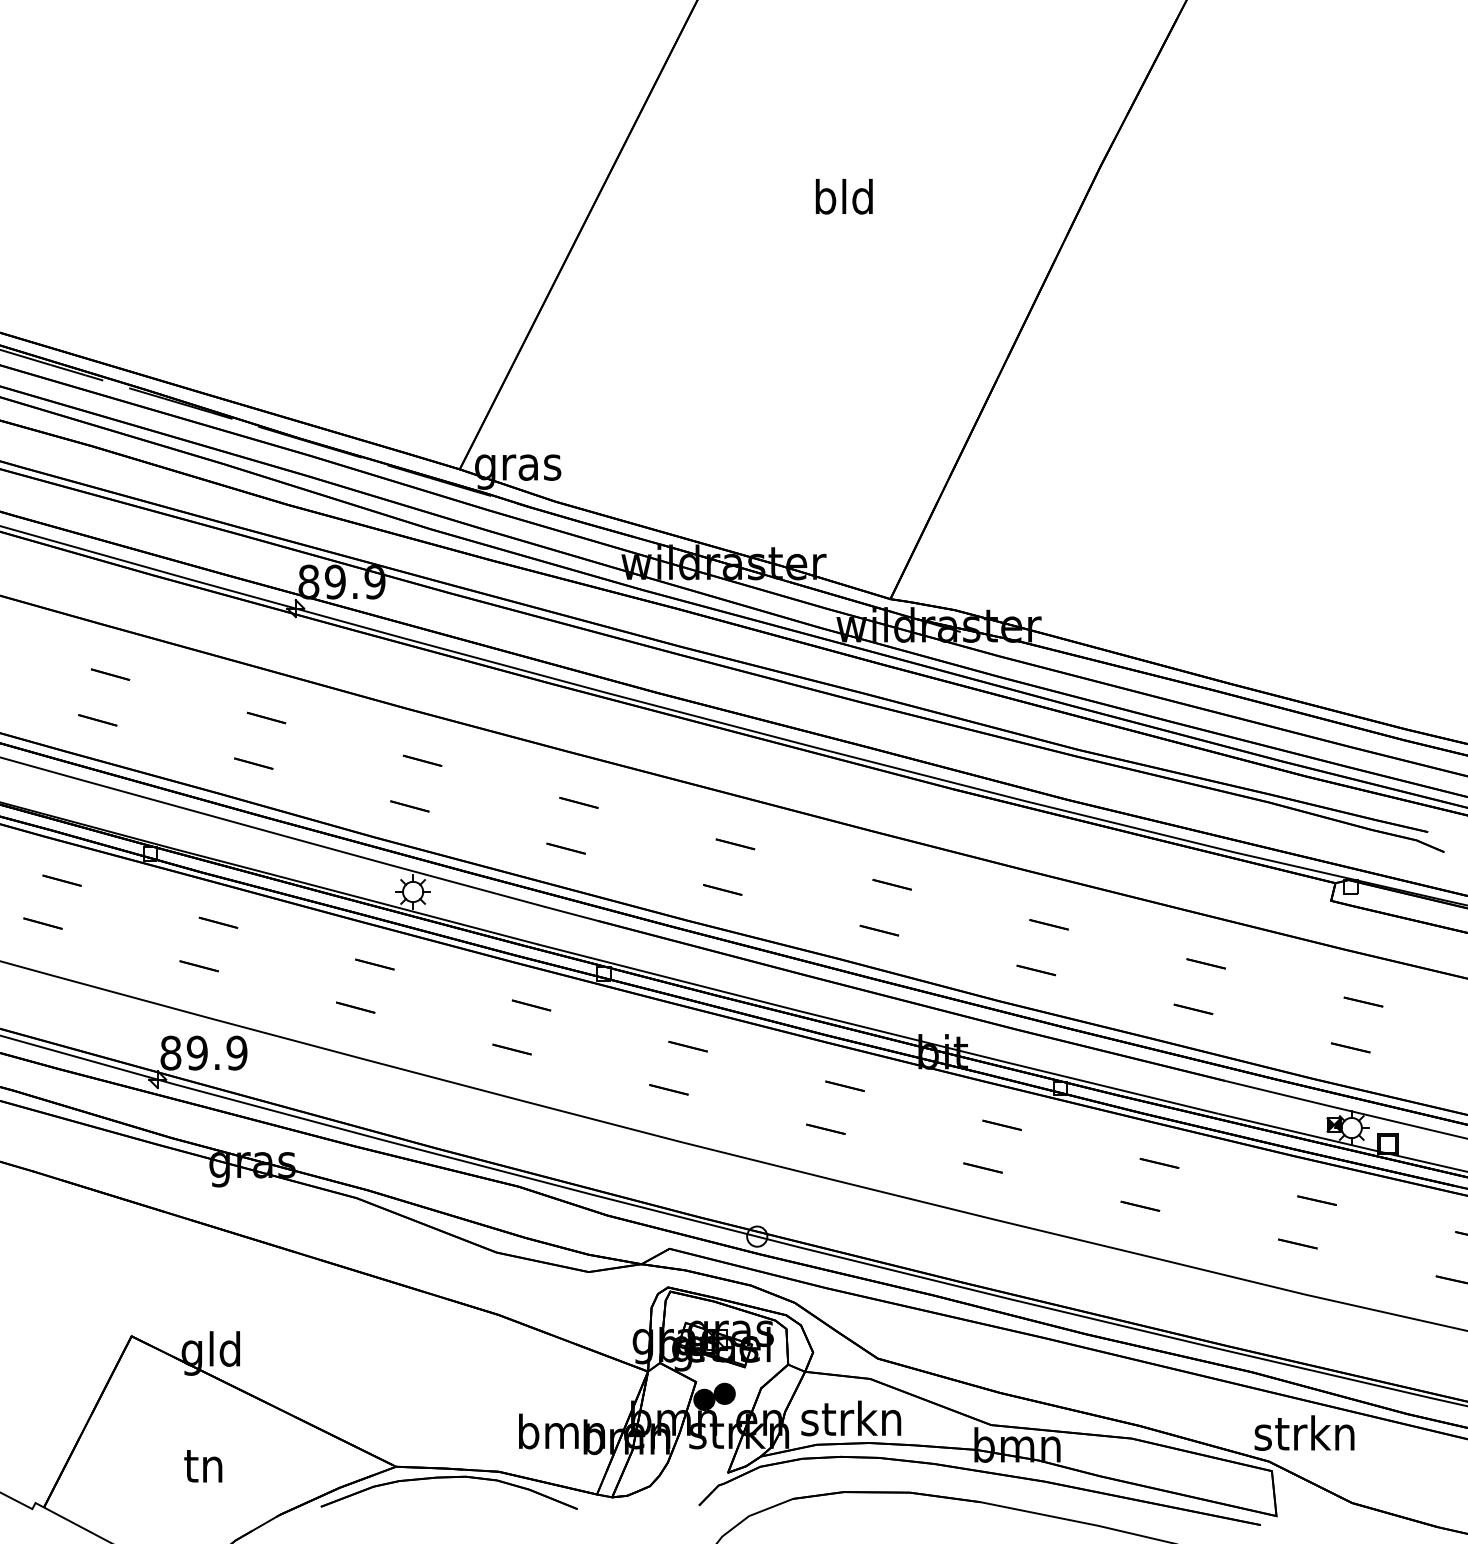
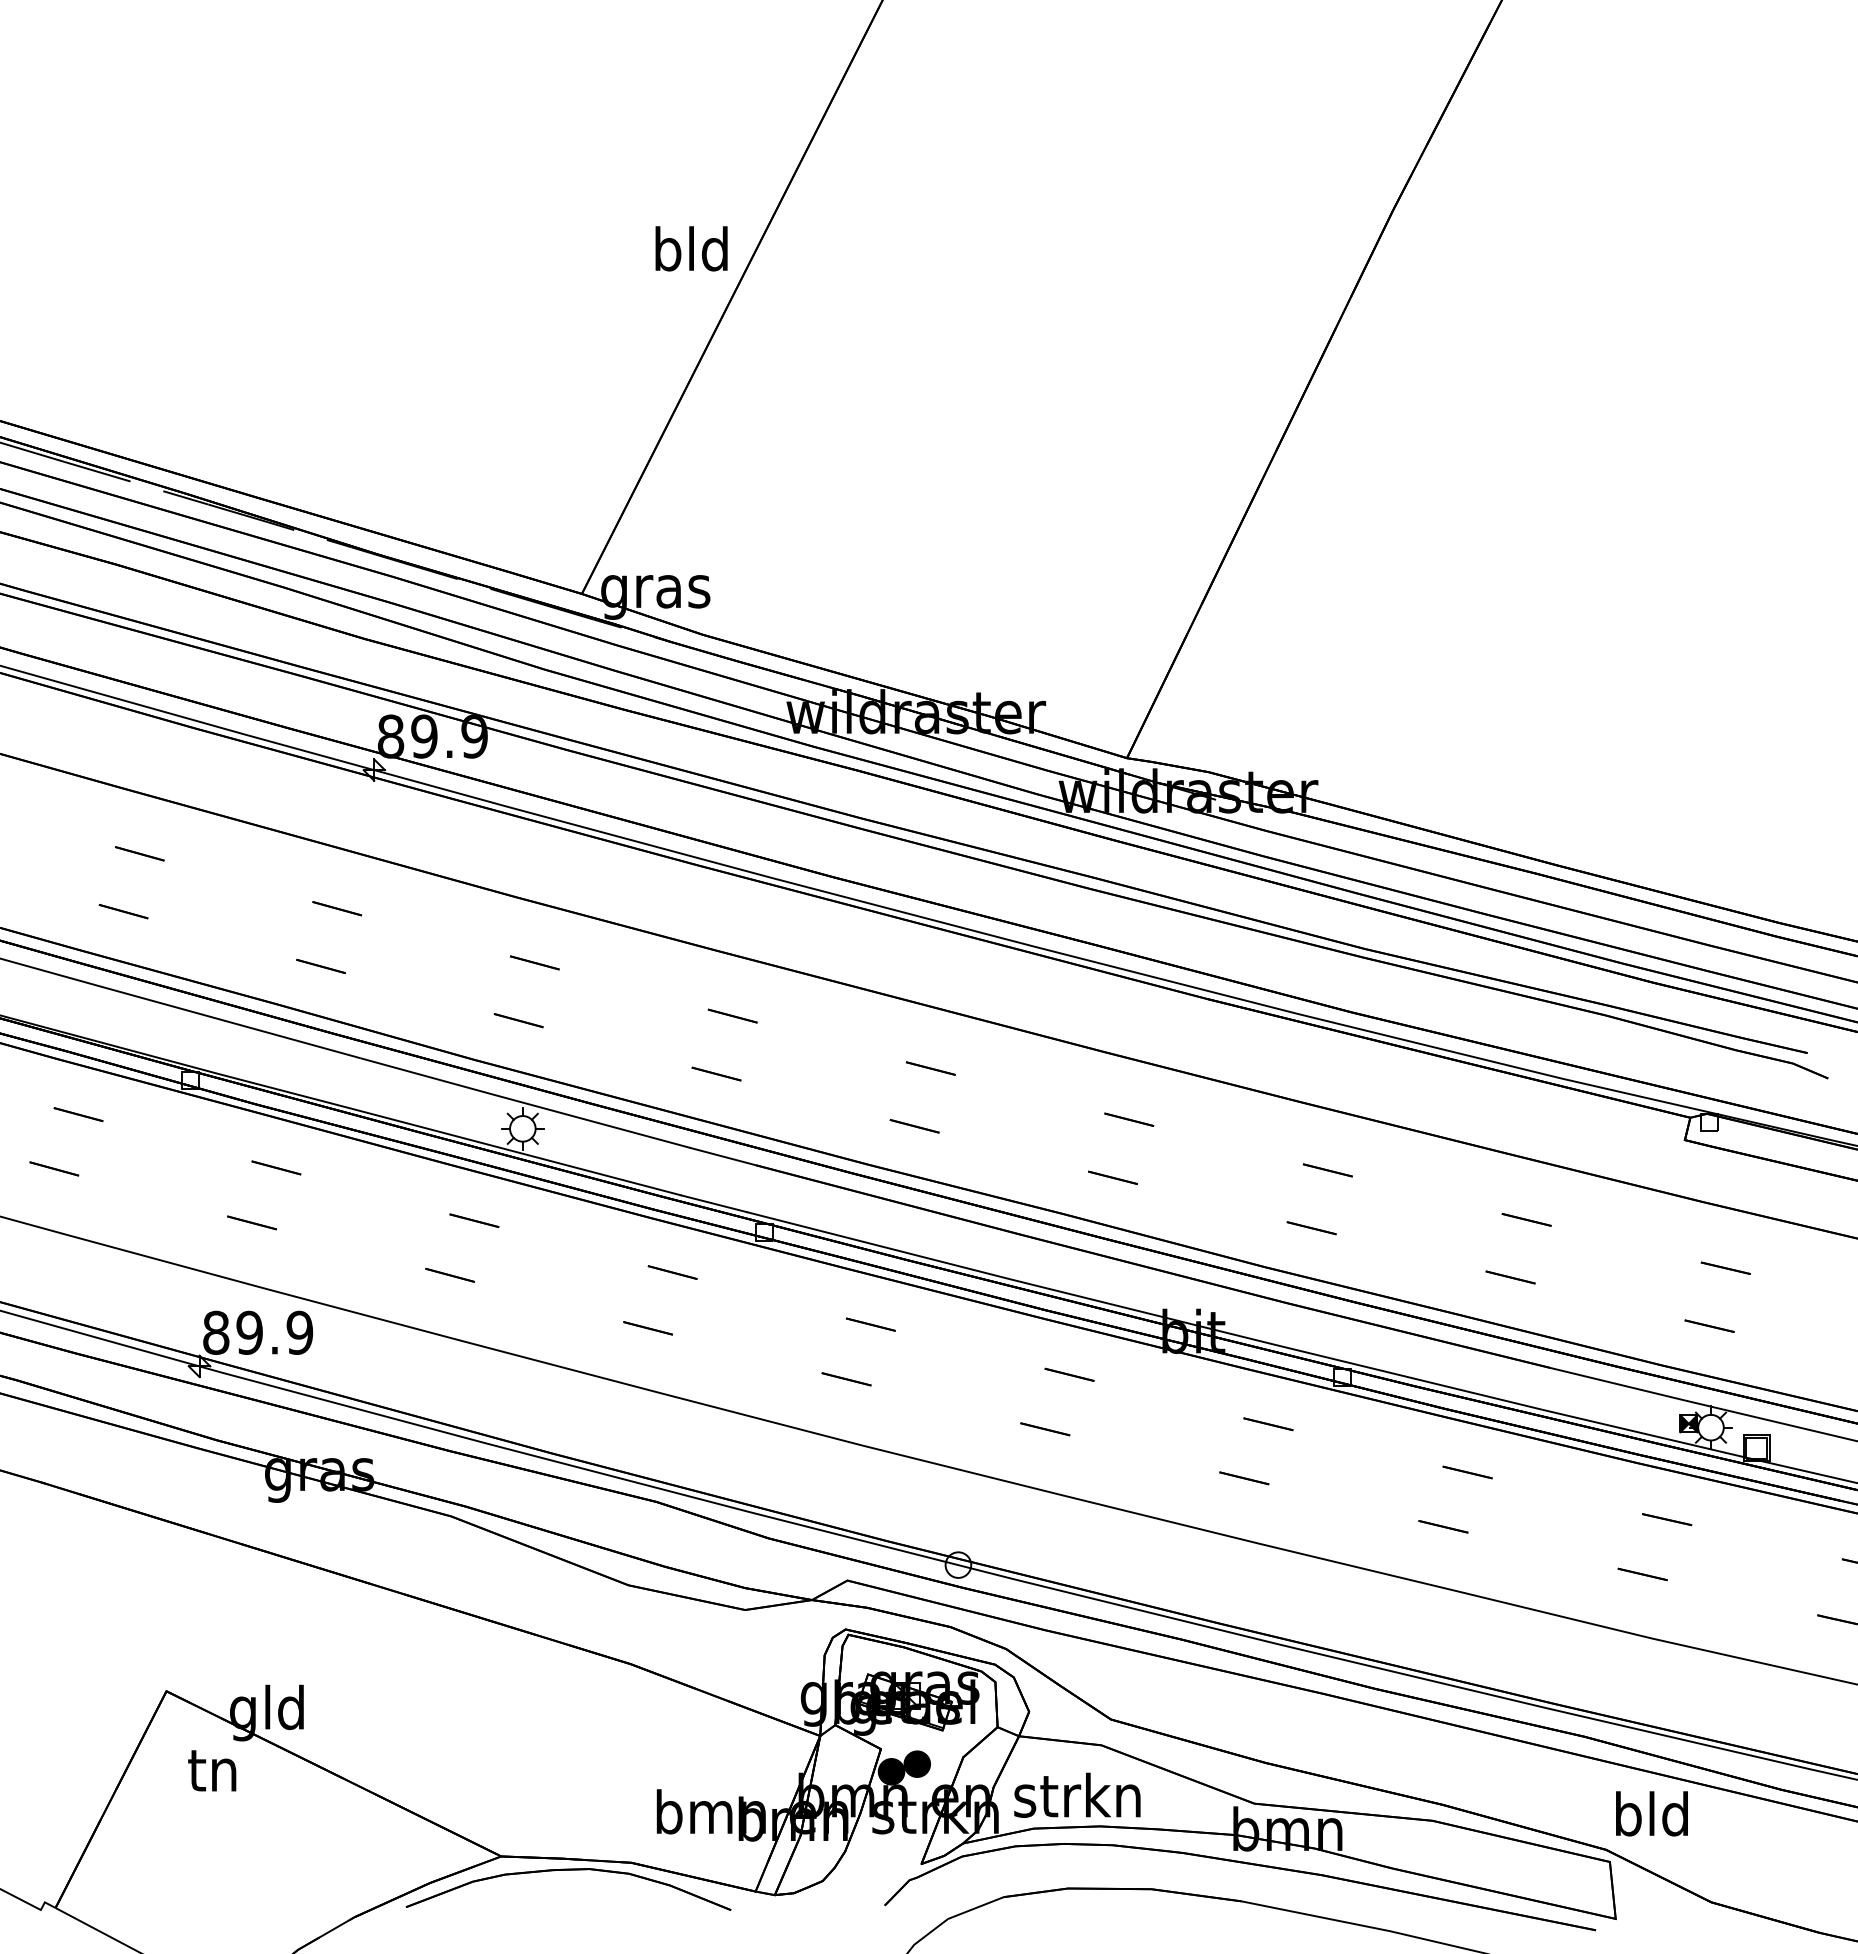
text: (844, 196) -> (691, 248), moved
text: (1304, 1432) -> (1651, 1813), strkn -> bld
text: (203, 1466) -> (212, 1770), moved

